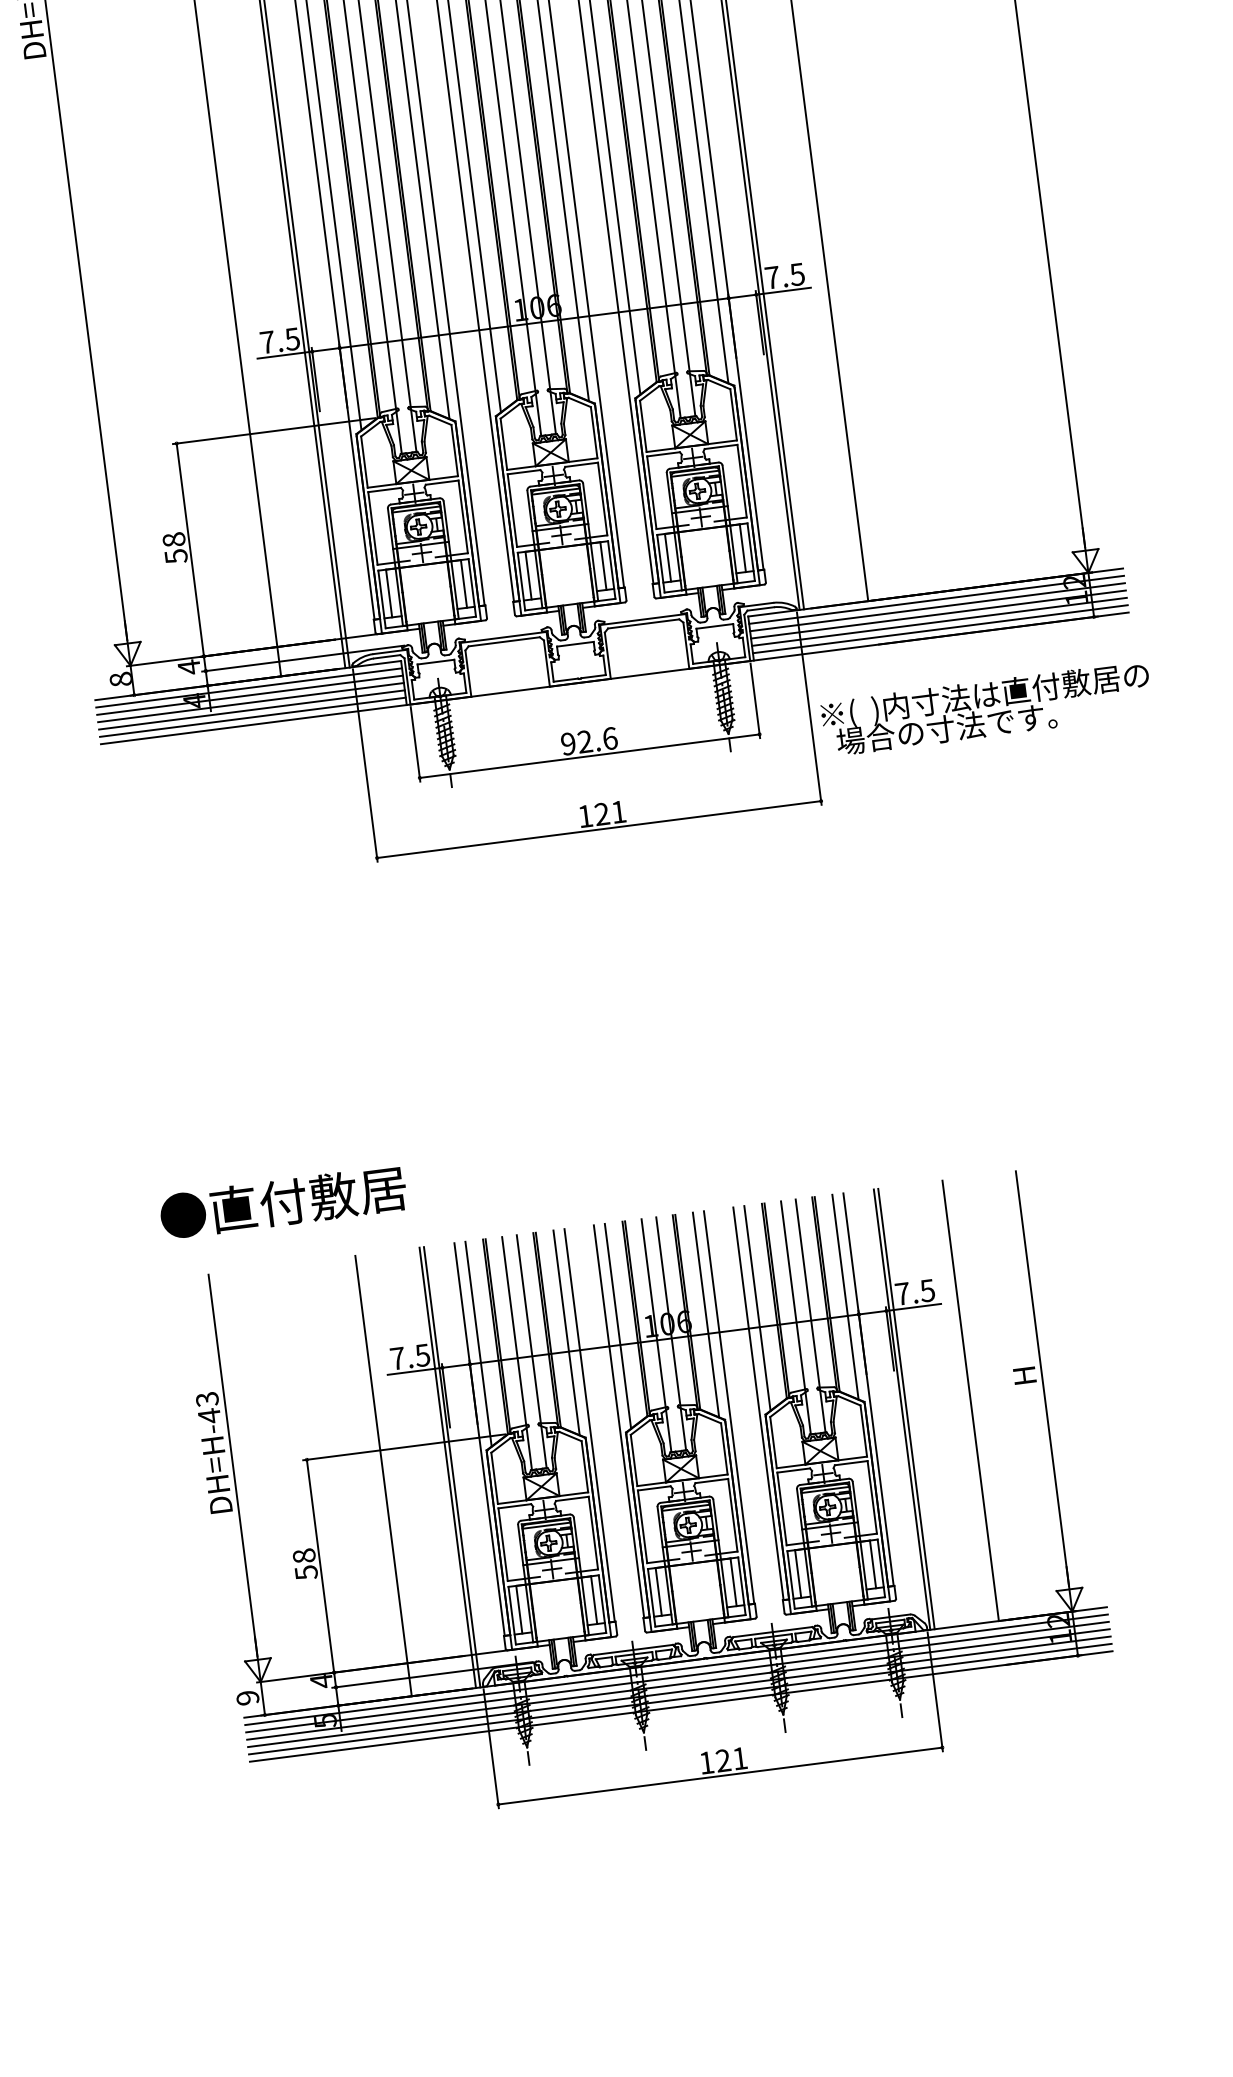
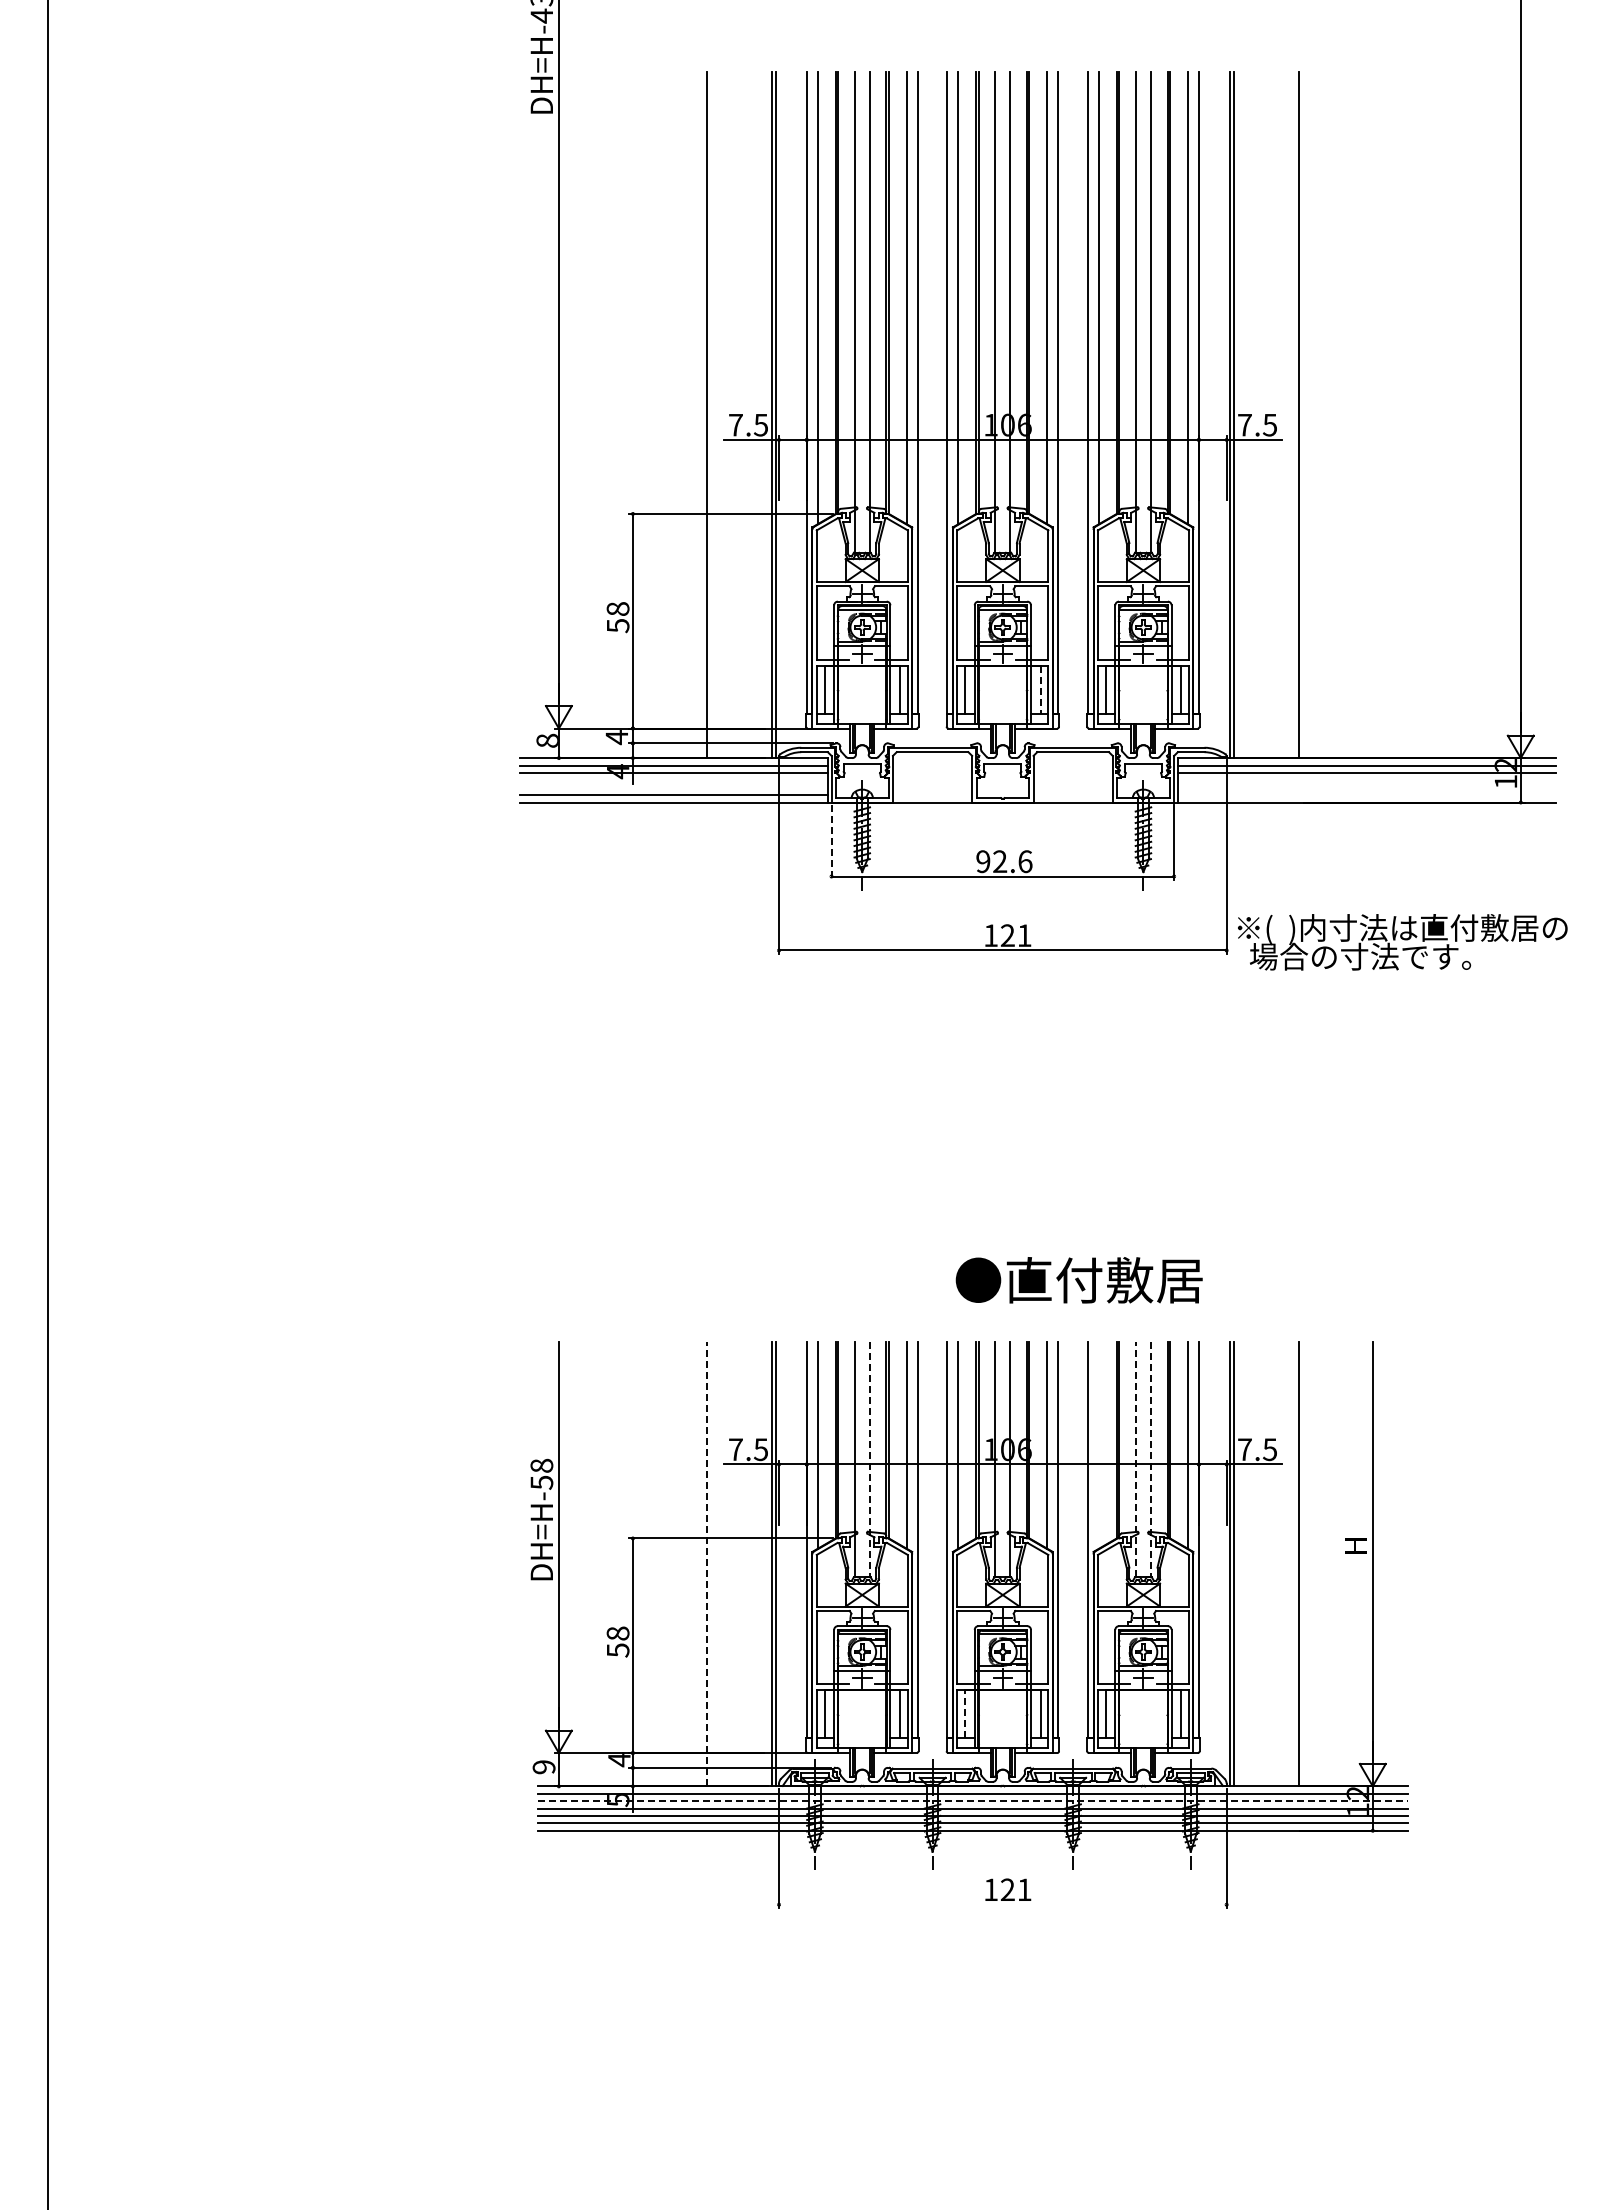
line: (603, 566) -> (1040, 690), solid -> dashed
line: (938, 614) -> (1366, 780), removed
line: (939, 621) -> (1366, 787), removed
line: (940, 629) -> (1366, 795), removed
line: (250, 702) -> (673, 780), removed
line: (251, 709) -> (673, 787), removed
text: (986, 709) -> (1402, 942), moved
line: (415, 744) -> (831, 842), solid -> dashed
text: (282, 1202) -> (1078, 1280), moved
line: (757, 1308) -> (1099, 1445), removed
line: (810, 1316) -> (1150, 1460), solid -> dashed
line: (796, 1317) -> (1136, 1459), solid -> dashed
line: (531, 1352) -> (869, 1460), solid -> dashed
text: (208, 1407) -> (541, 1474), DH=H-43 -> DH=H-58
line: (383, 1476) -> (706, 1564), solid -> dashed
line: (659, 1591) -> (965, 1713), solid -> dashed
line: (677, 1677) -> (972, 1801), solid -> dashed
line: (719, 1775) -> (1002, 1904), removed

